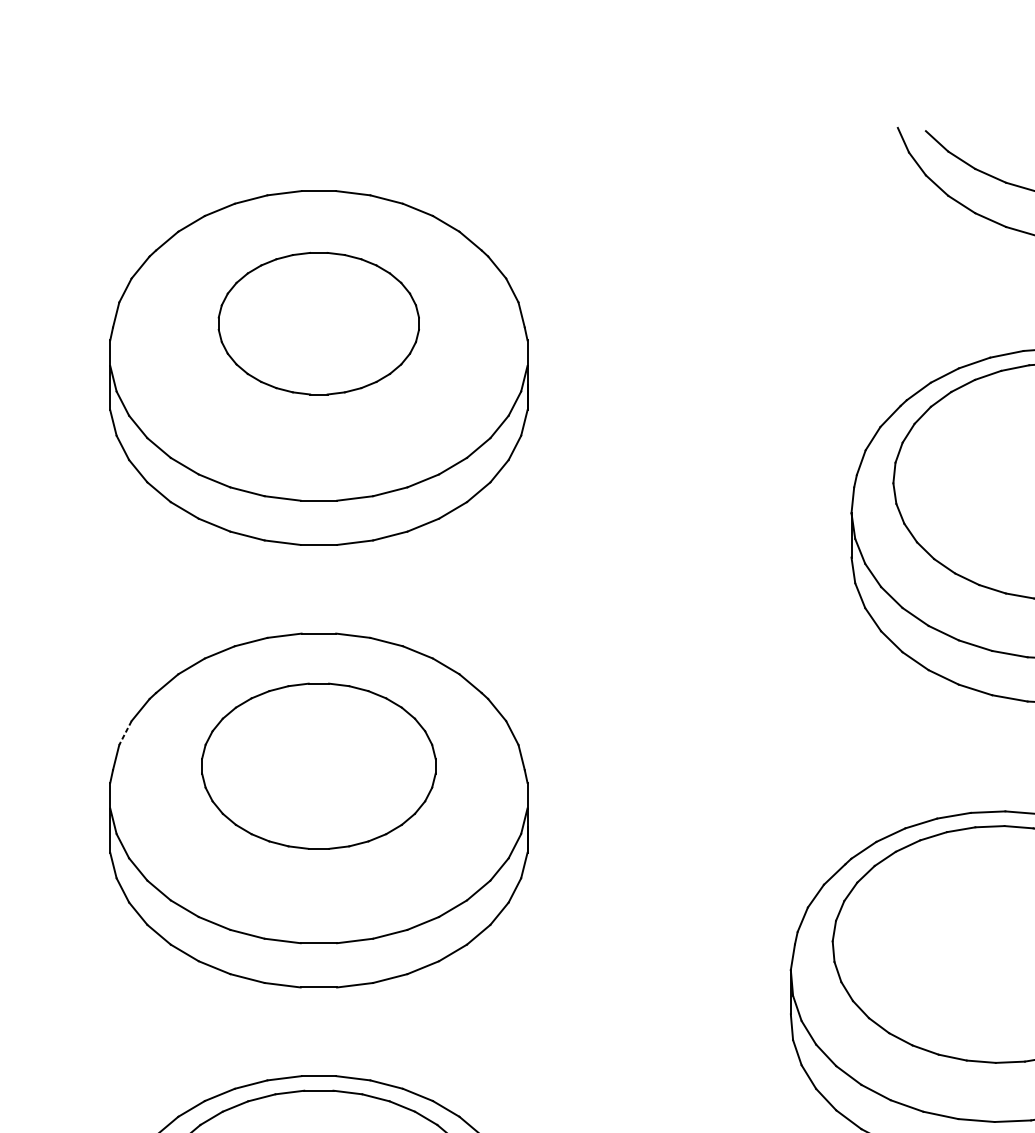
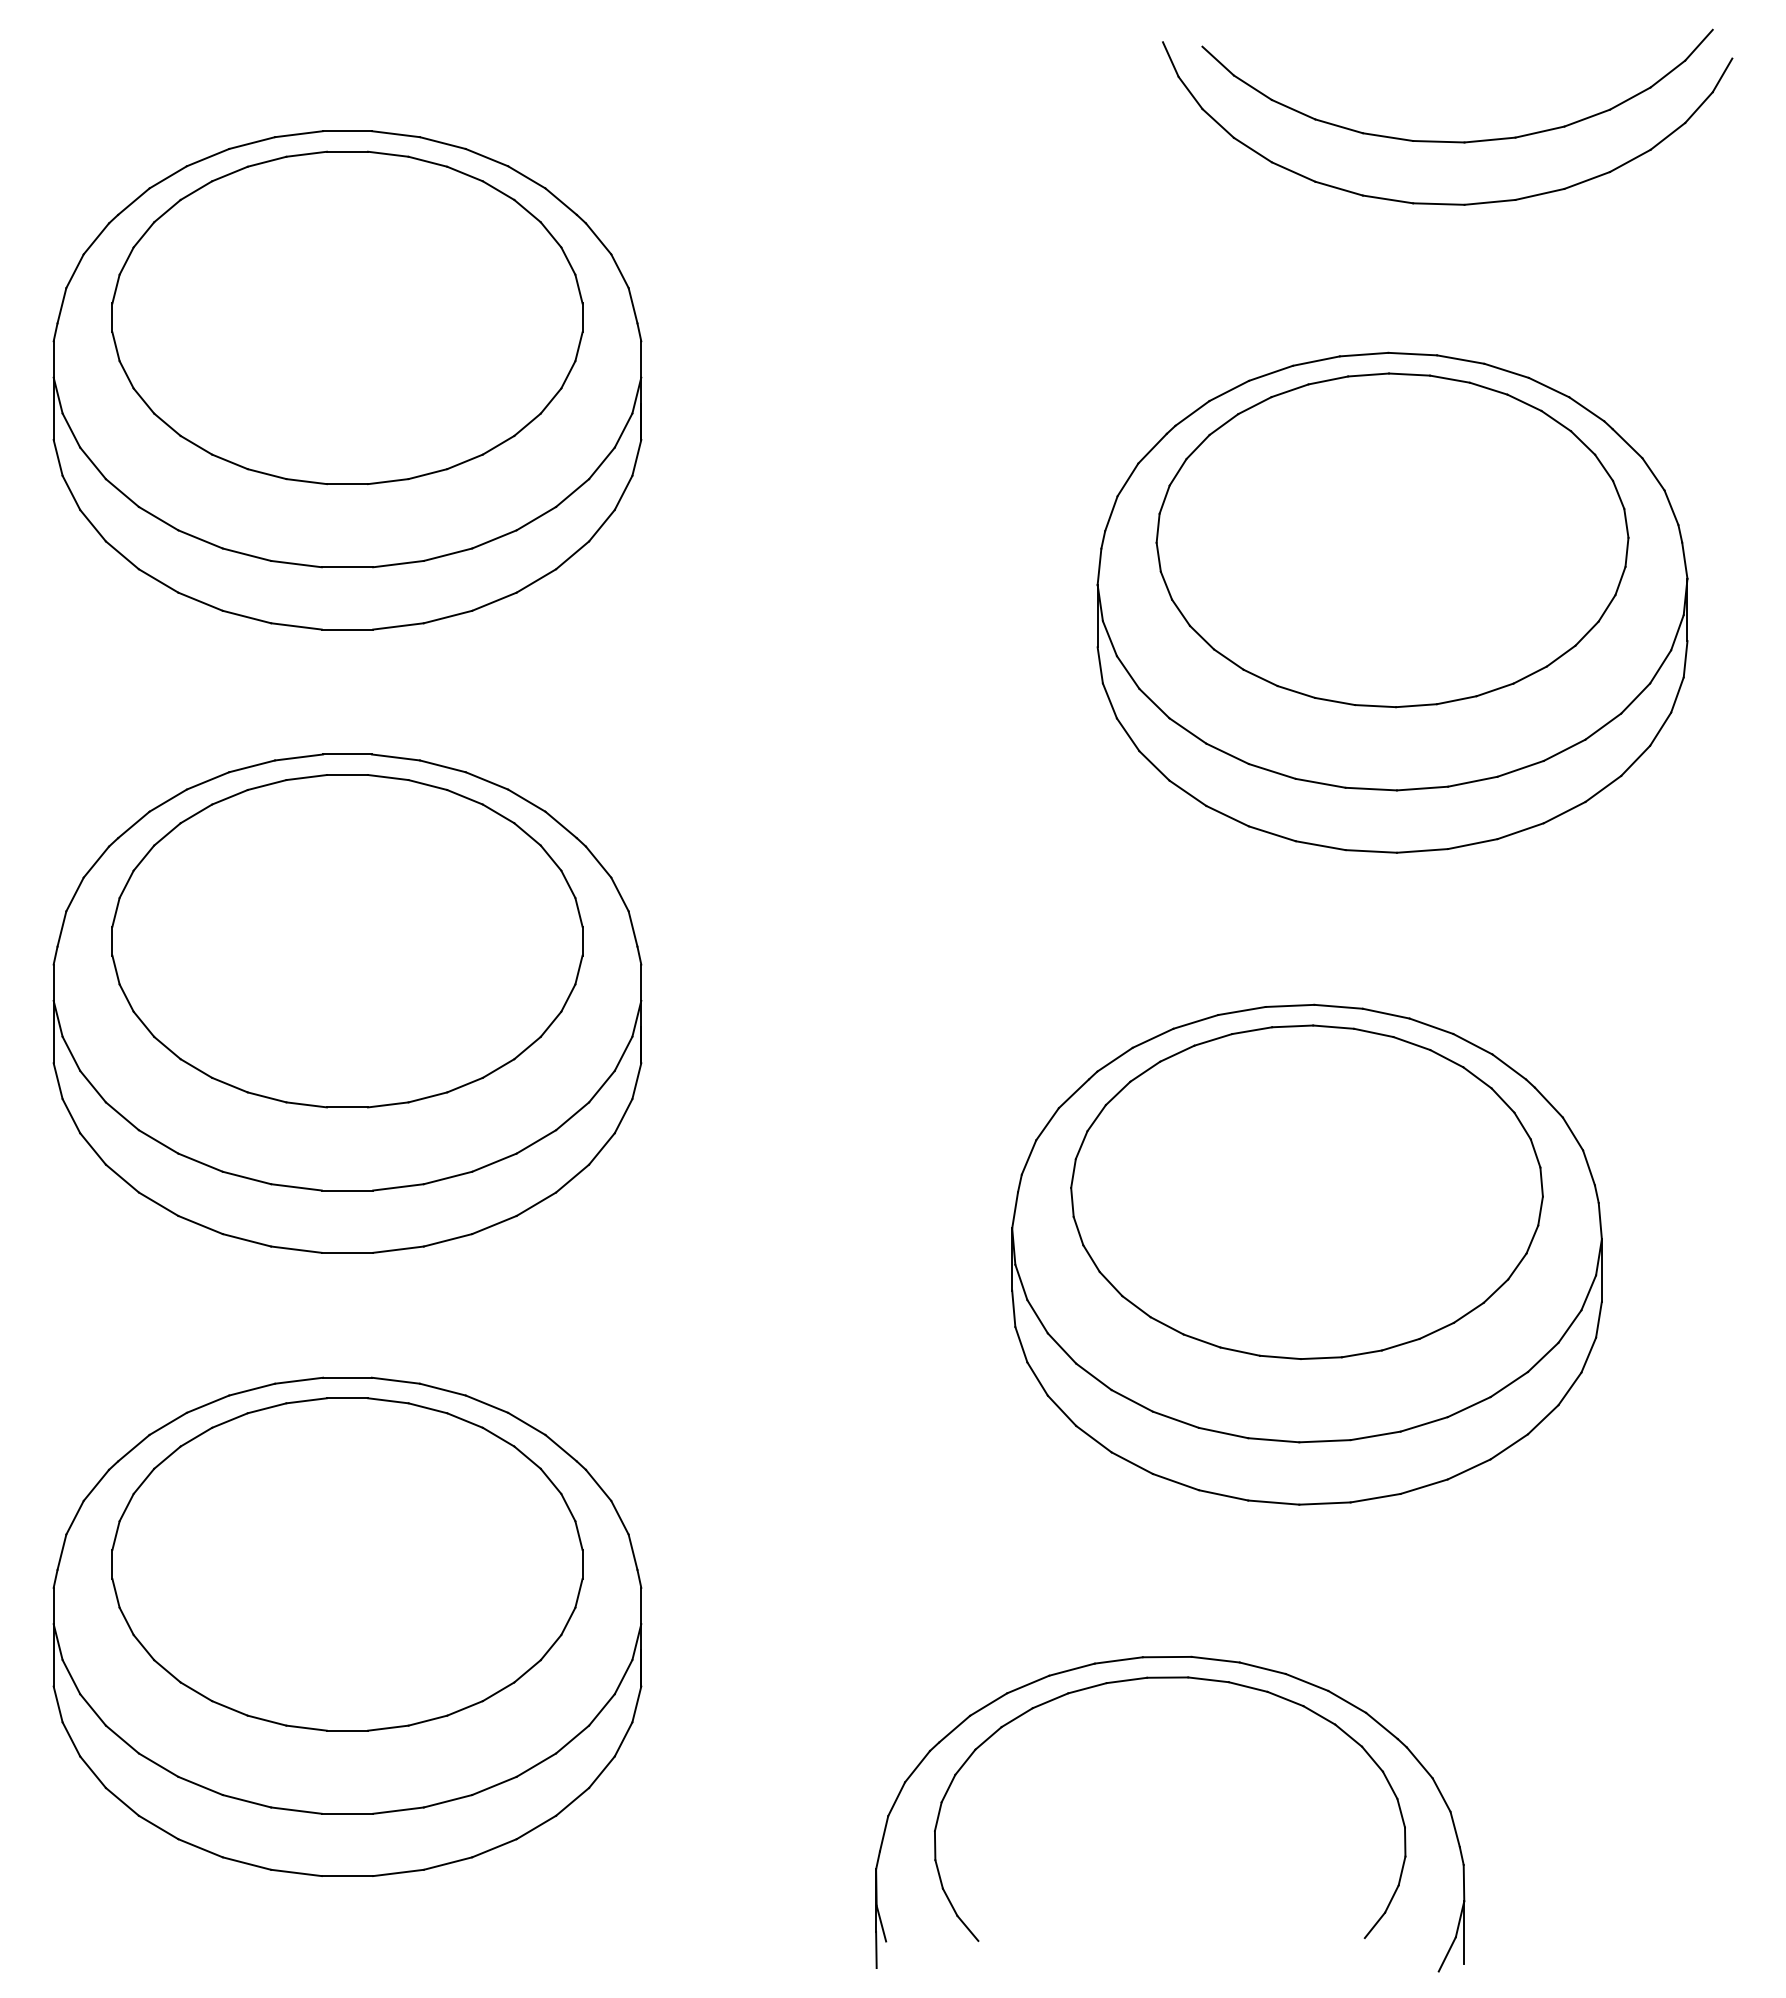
part: (318, 323) -> (347, 317), size x1.67
line: (125, 733) -> (75, 894), dashed -> solid
part: (318, 766) -> (347, 941), size x1.43

